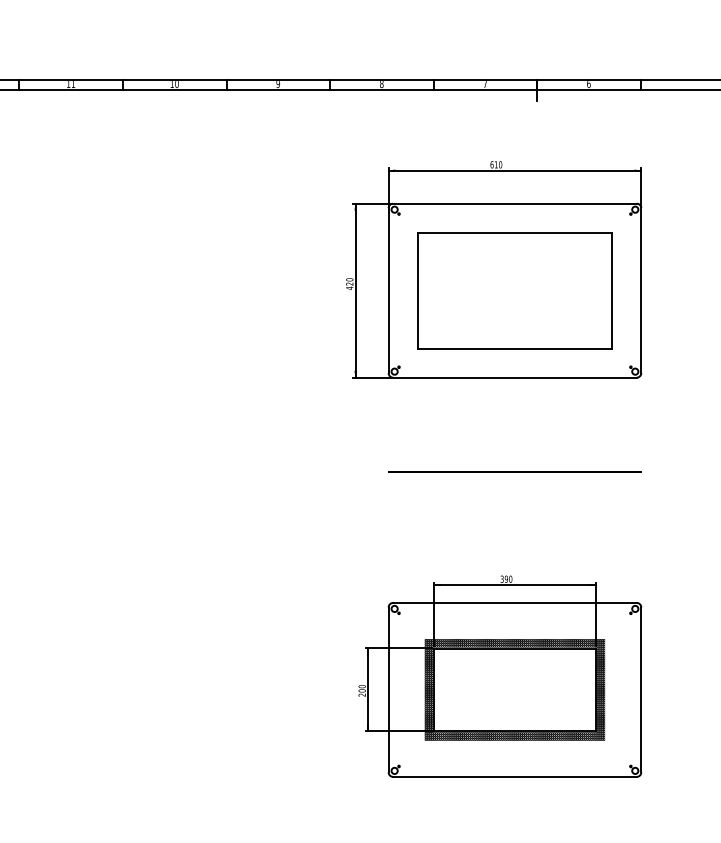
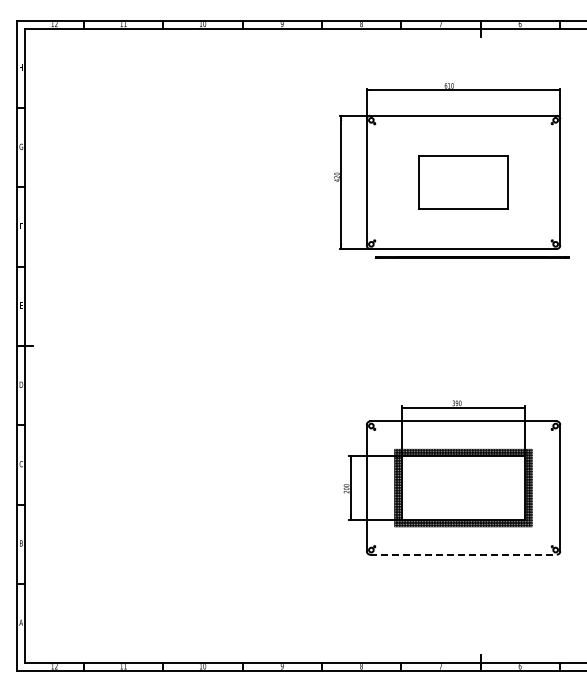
part: (514, 290) -> (463, 182), size x0.6
line: (514, 472) -> (472, 257), moved
line: (516, 776) -> (464, 554), solid -> dashed

